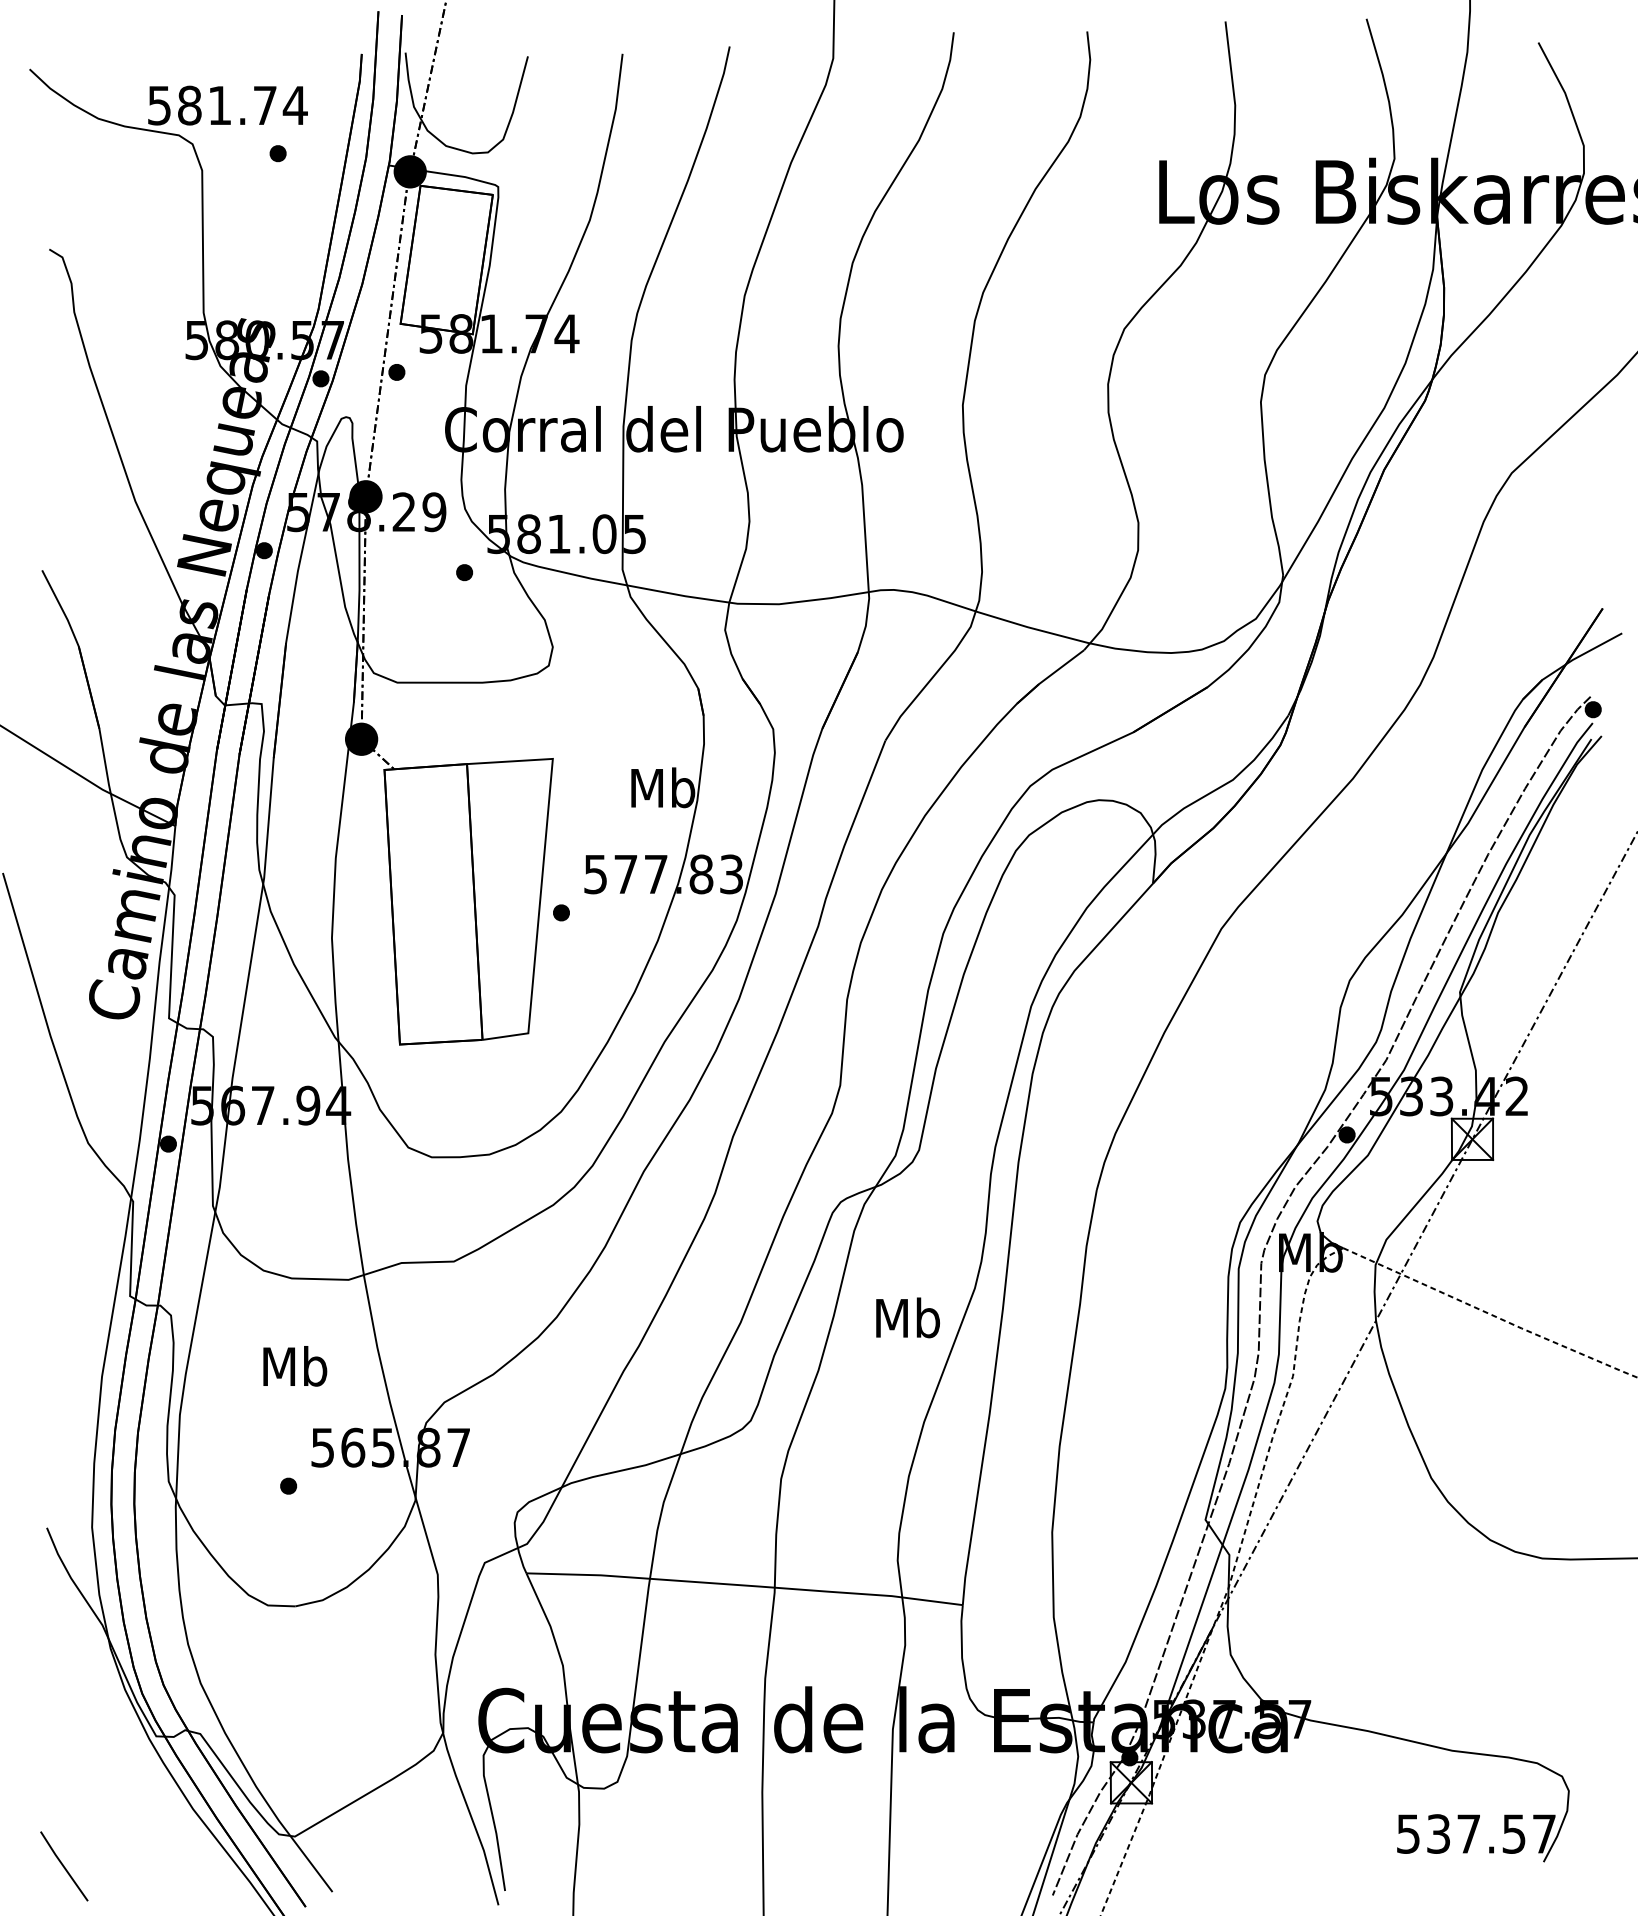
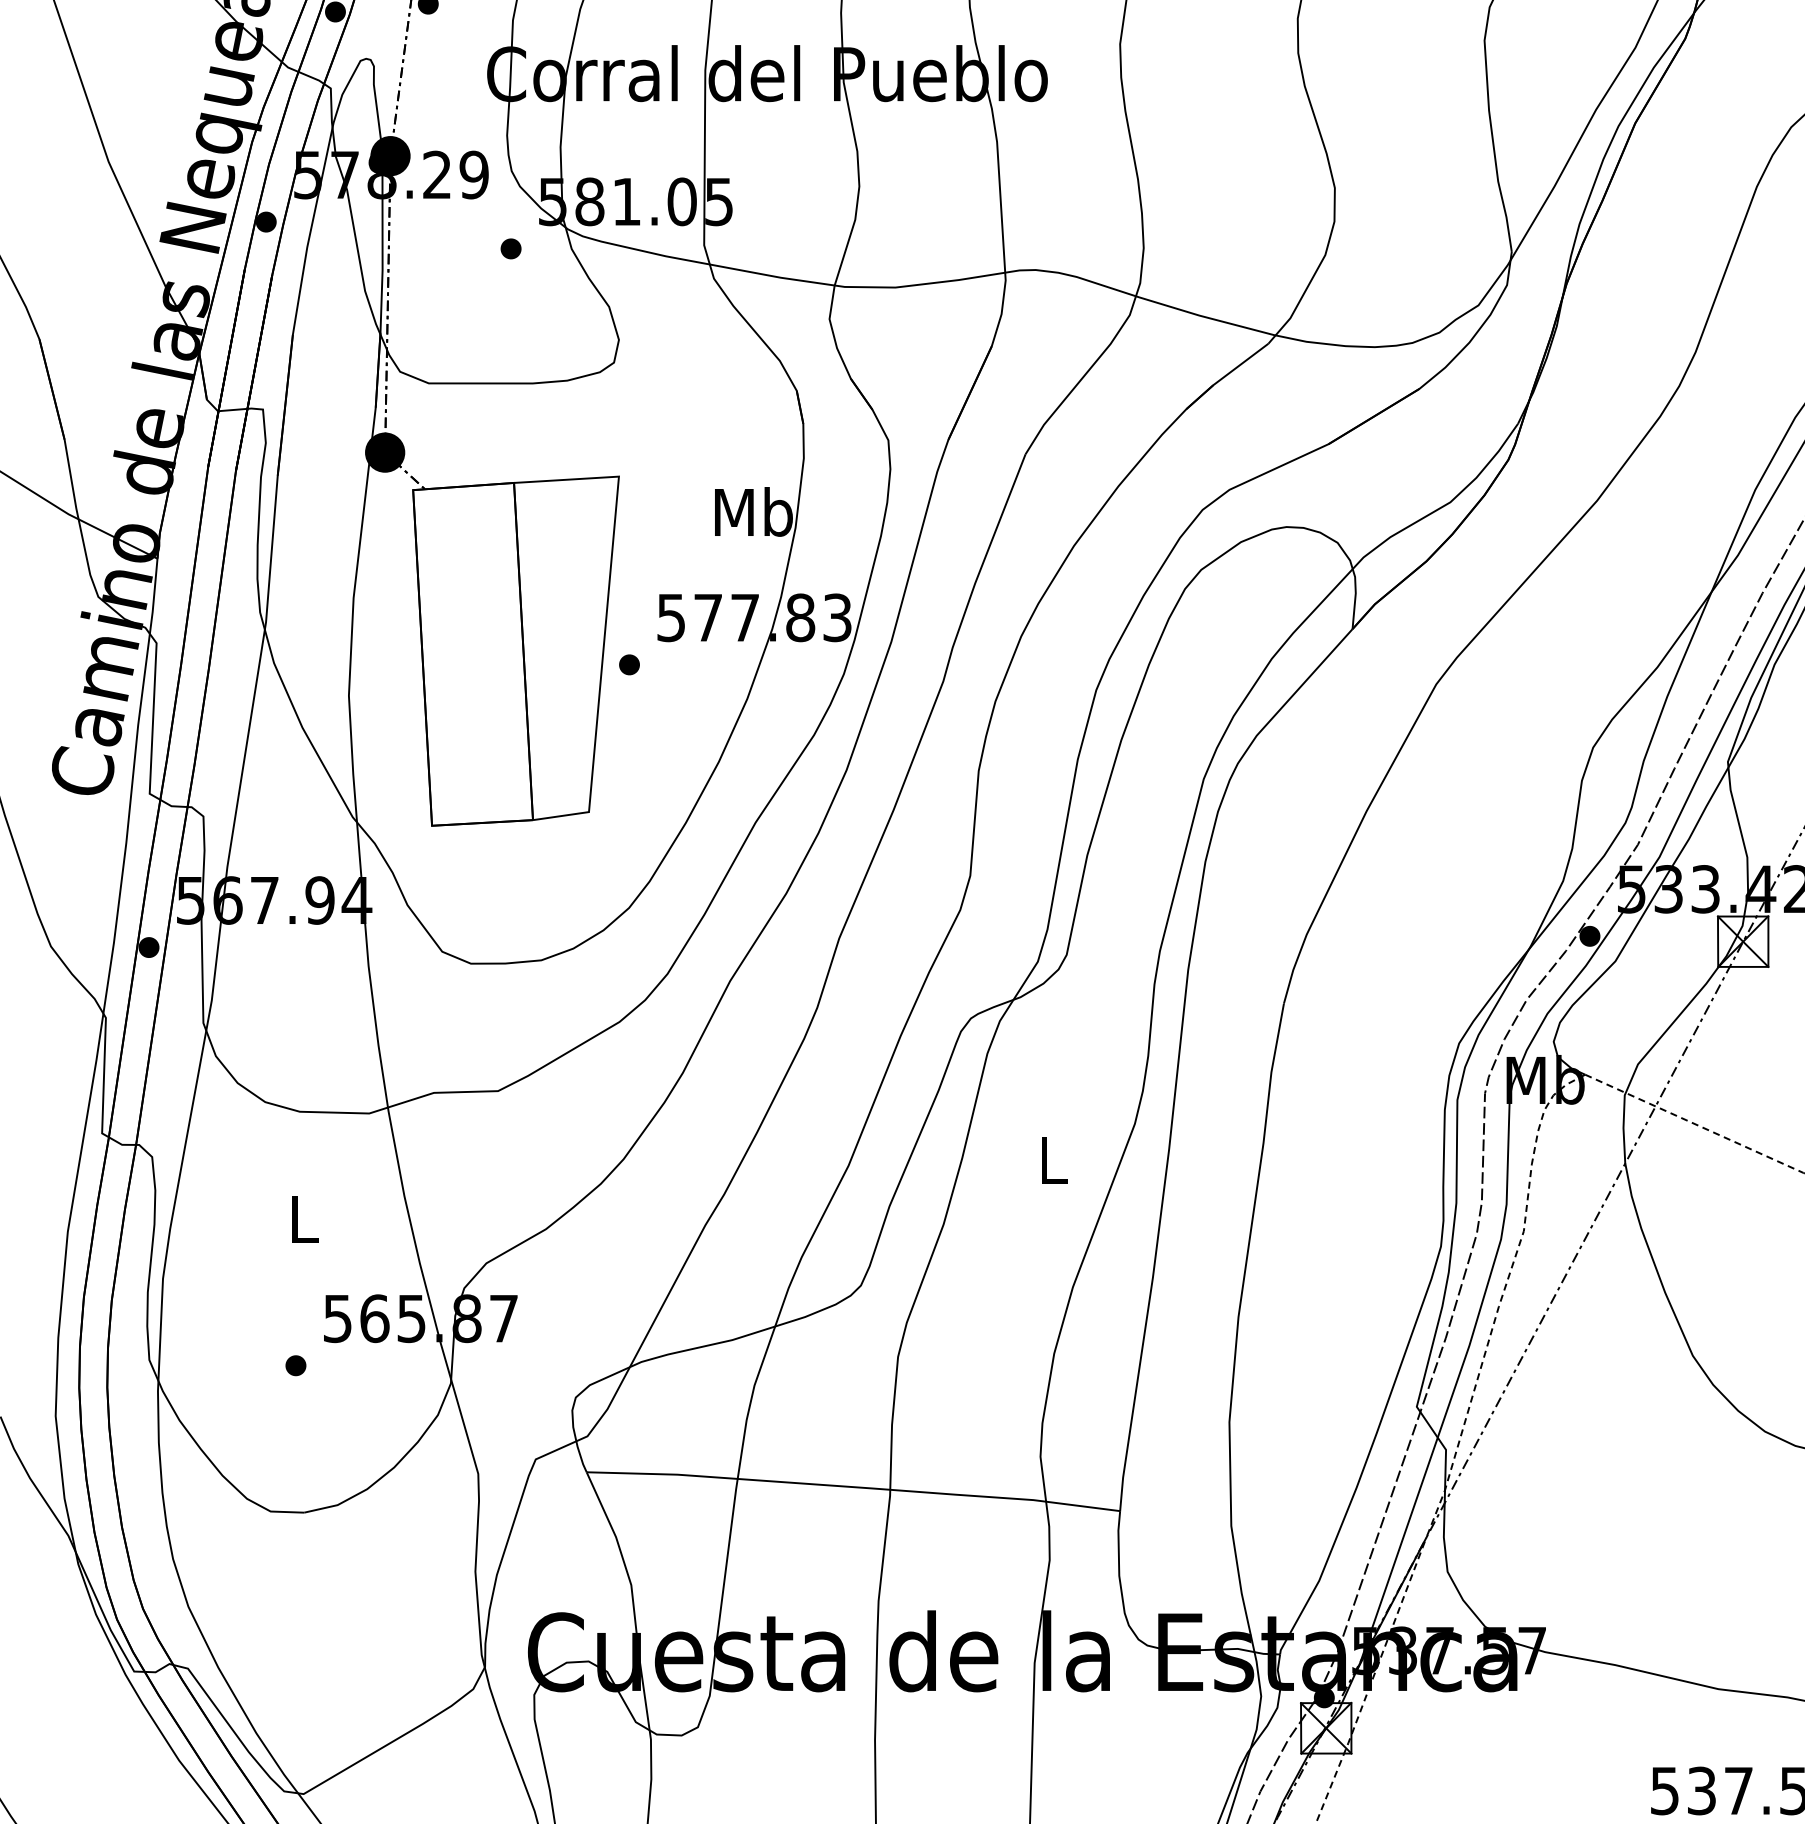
text: (908, 1317) -> (1053, 1159), Mb -> L
text: (295, 1366) -> (304, 1219), Mb -> L

